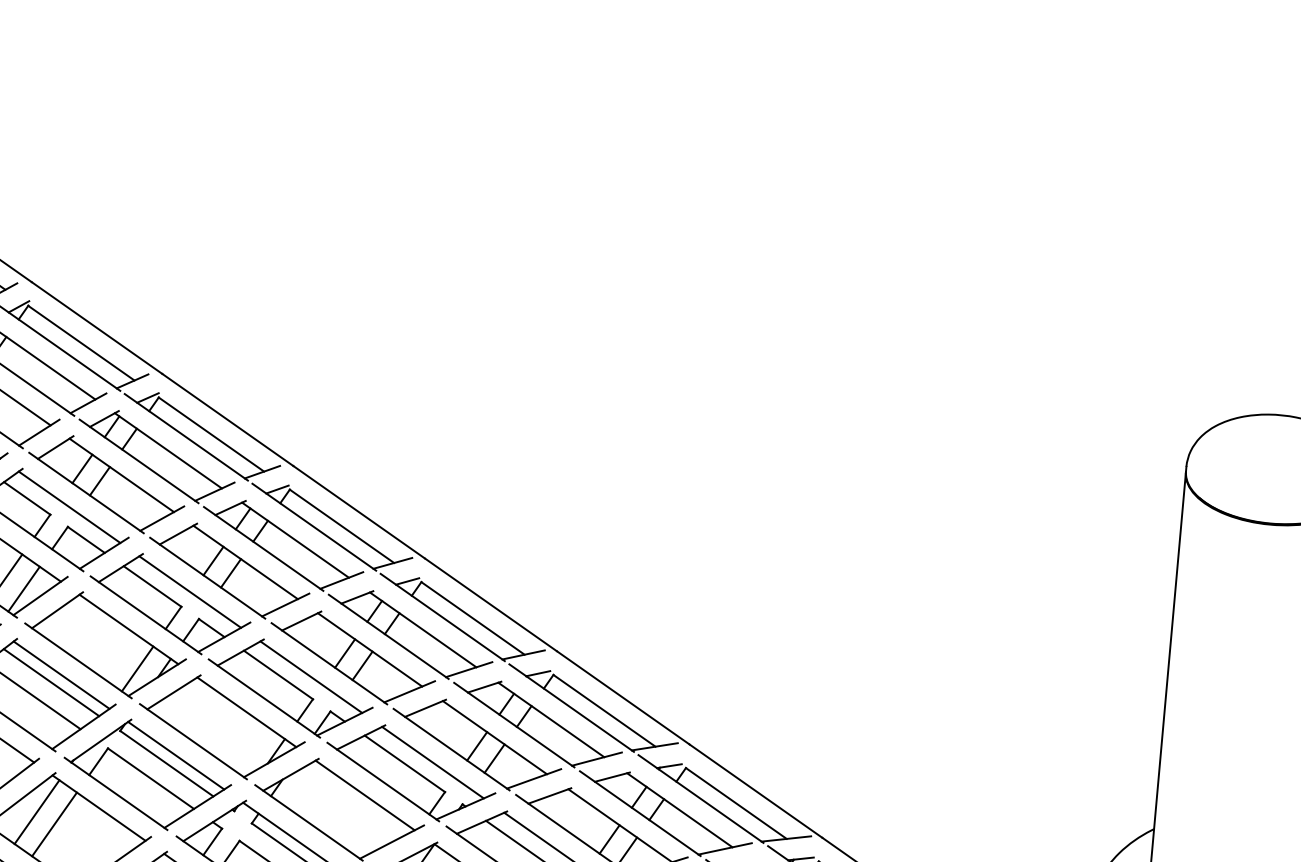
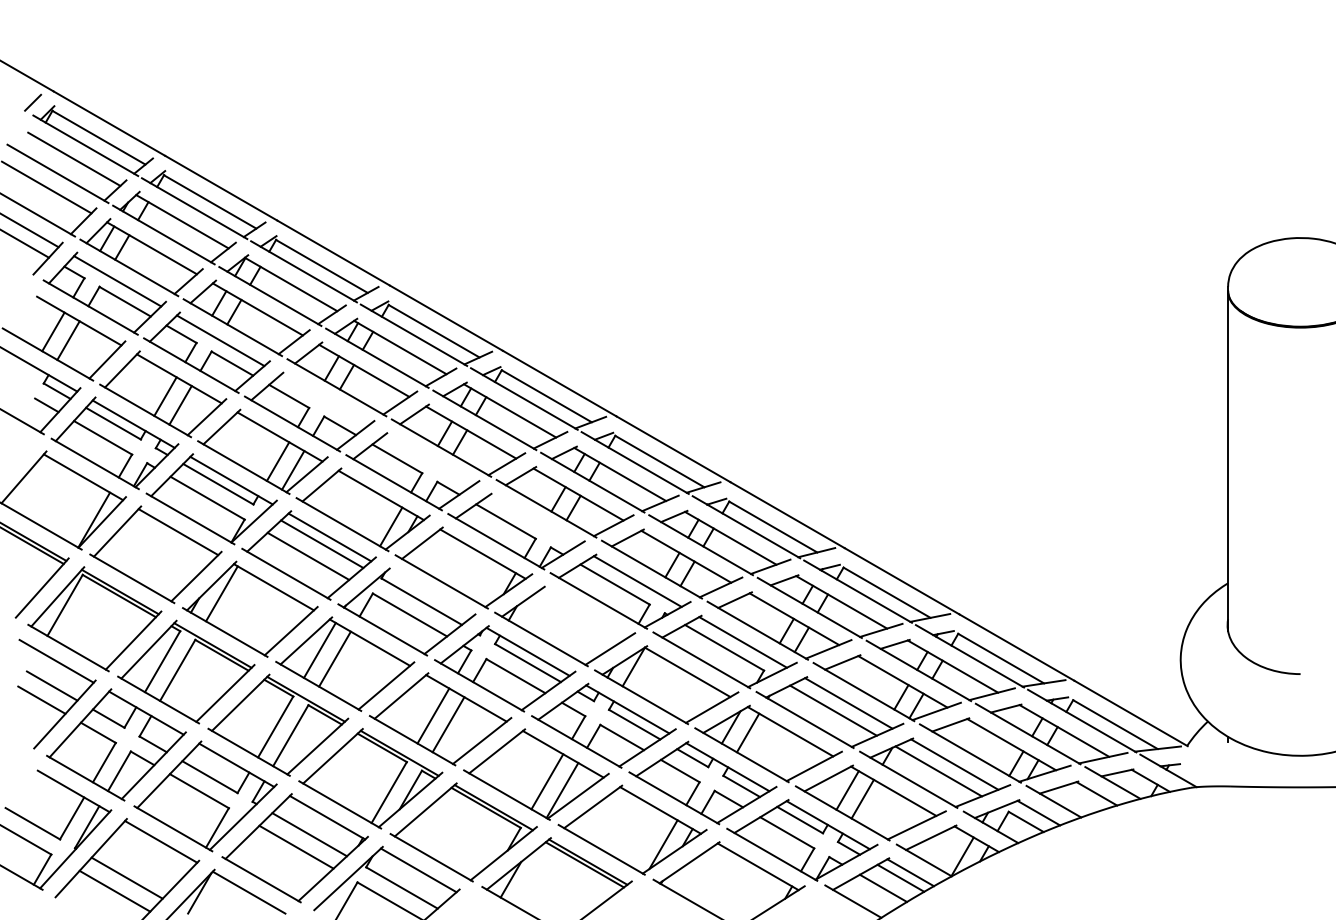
line: (69, 507) -> (324, 400), removed
line: (190, 591) -> (428, 460), removed
line: (310, 676) -> (532, 520), removed
line: (175, 755) -> (428, 594), removed
line: (364, 794) -> (584, 612), removed

